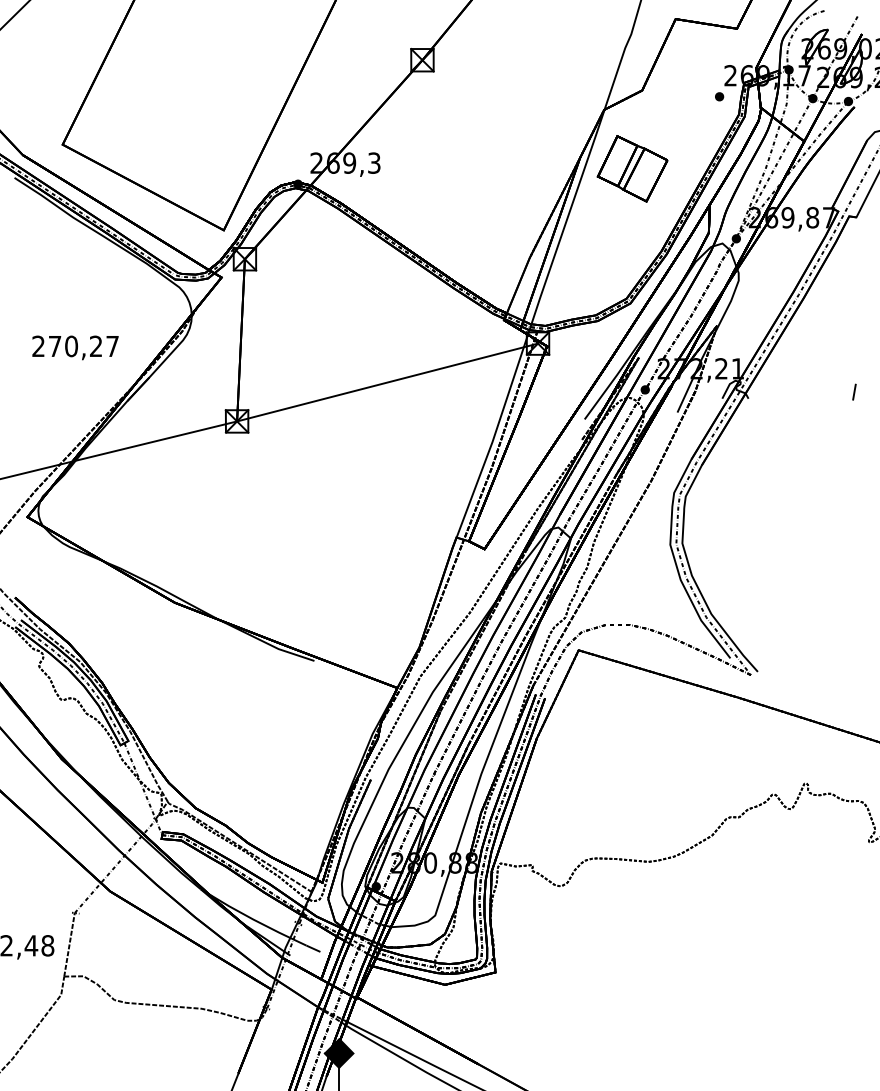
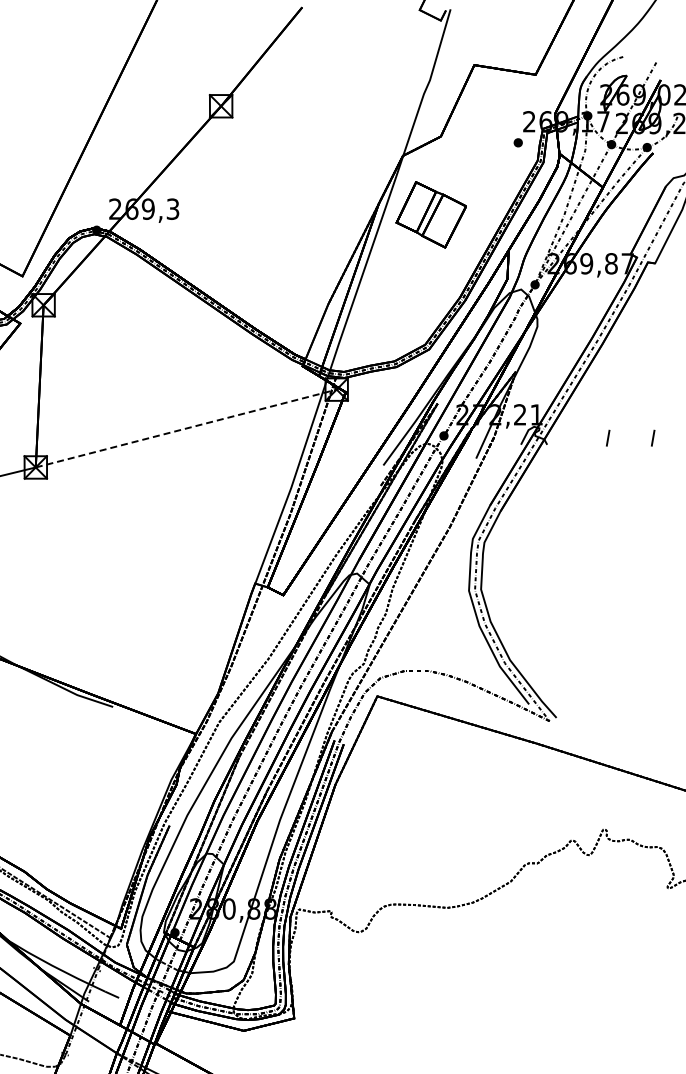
line: (388, 382) -> (187, 428), solid -> dashed
line: (809, 391) -> (608, 437), added

